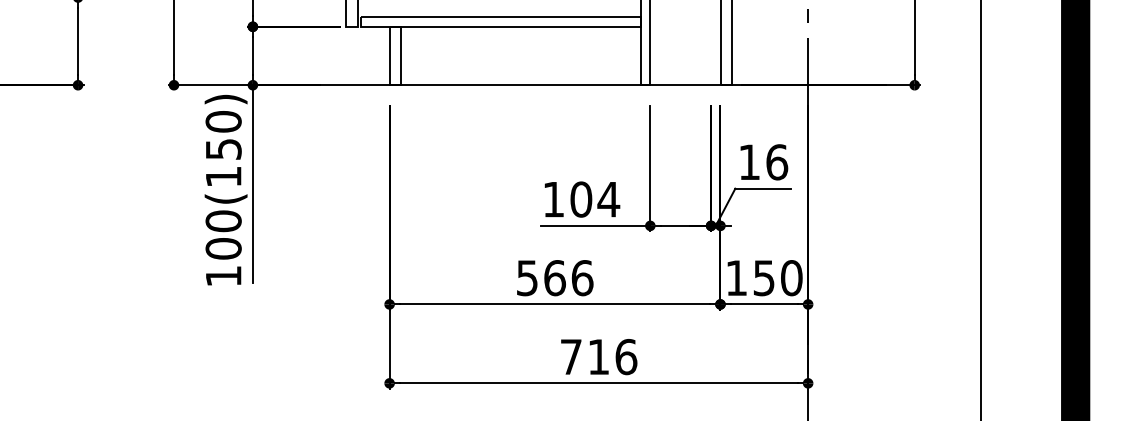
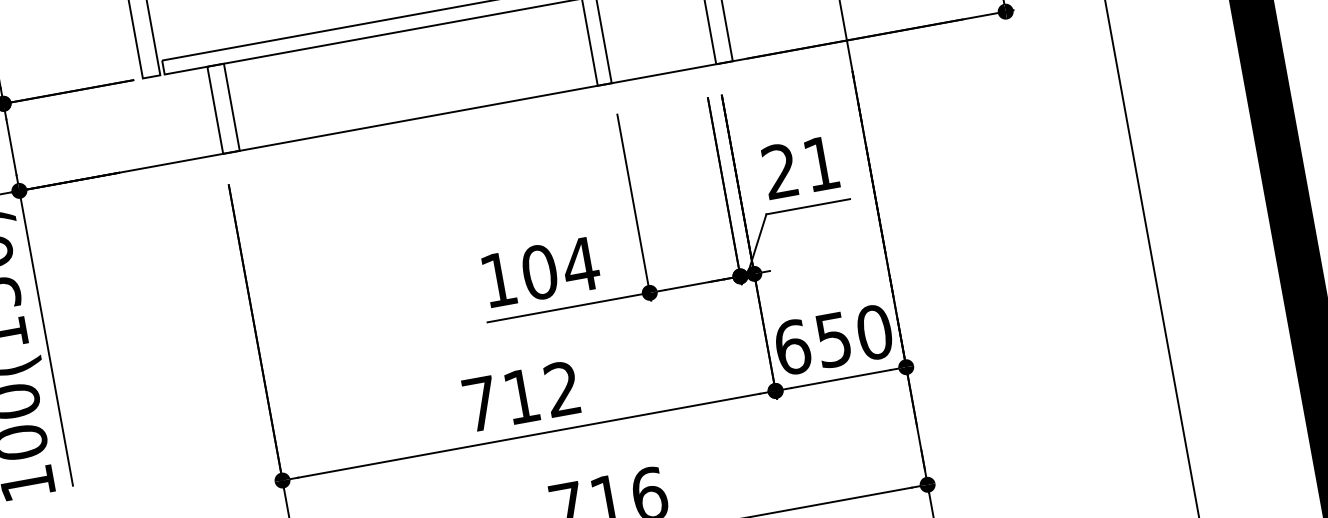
text: (763, 162) -> (801, 167), 16 -> 21
text: (555, 278) -> (522, 396), 566 -> 712
text: (736, 278) -> (792, 347), 150 -> 650

